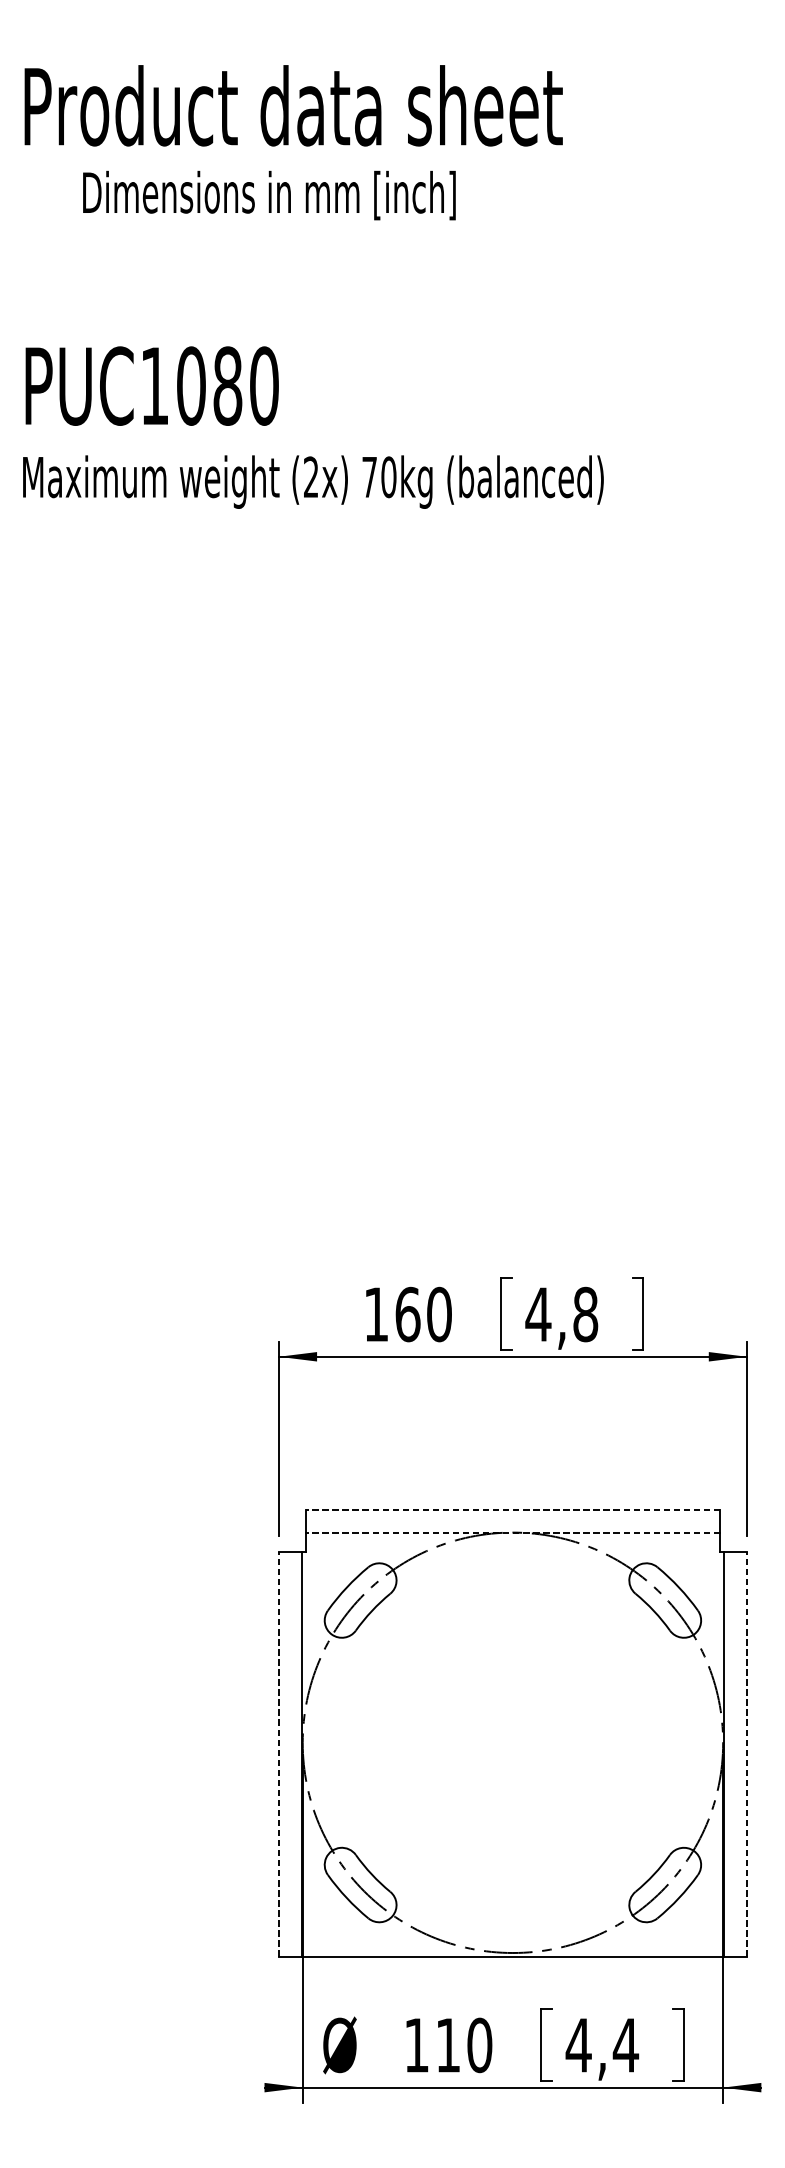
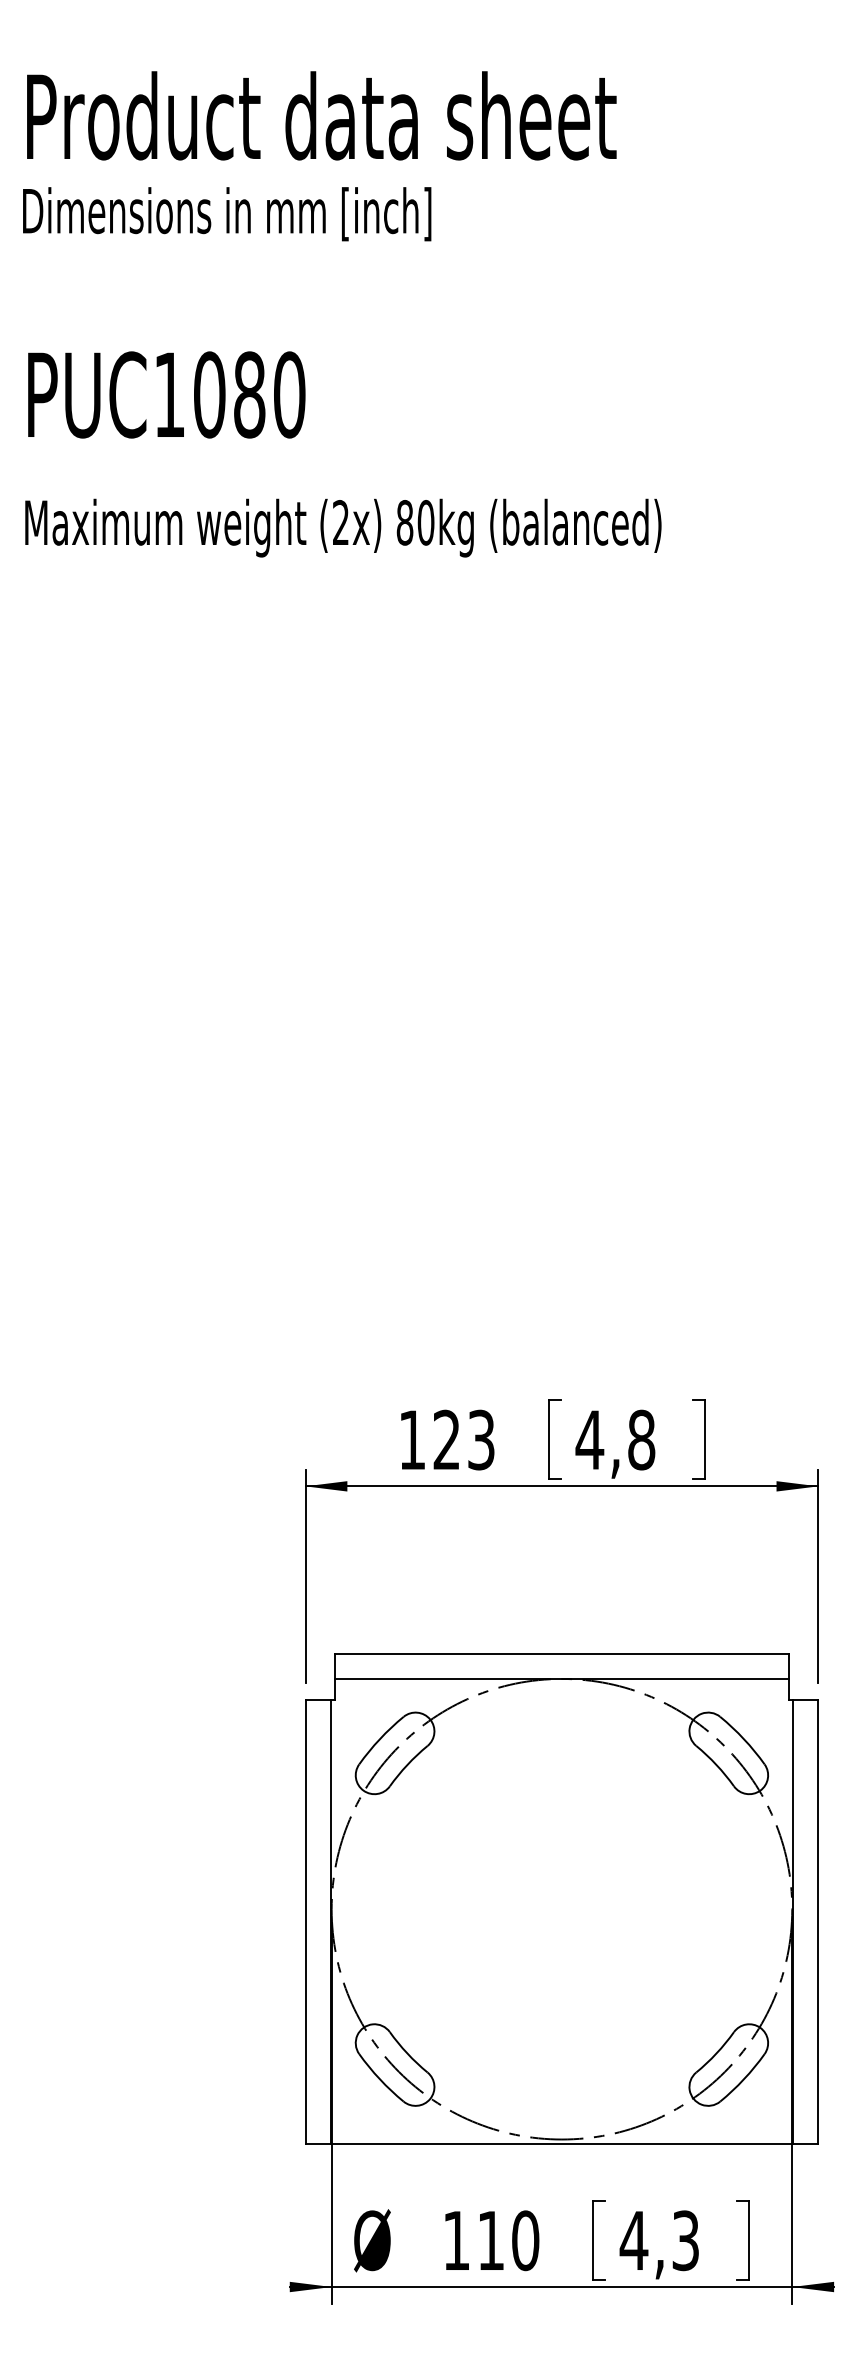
text: (269, 195) -> (227, 214), moved
text: (151, 385) -> (166, 394), moved
text: (369, 476) -> (404, 522), 70kg -> 80kg
text: (423, 1314) -> (464, 1439), 160 -> 123
line: (512, 1509) -> (561, 1653), dashed -> solid
line: (512, 1532) -> (561, 1678), dashed -> solid
line: (278, 1753) -> (305, 1921), dashed -> solid
line: (747, 1753) -> (818, 1921), dashed -> solid
text: (625, 2045) -> (685, 2240), 4,4 -> 4,3

